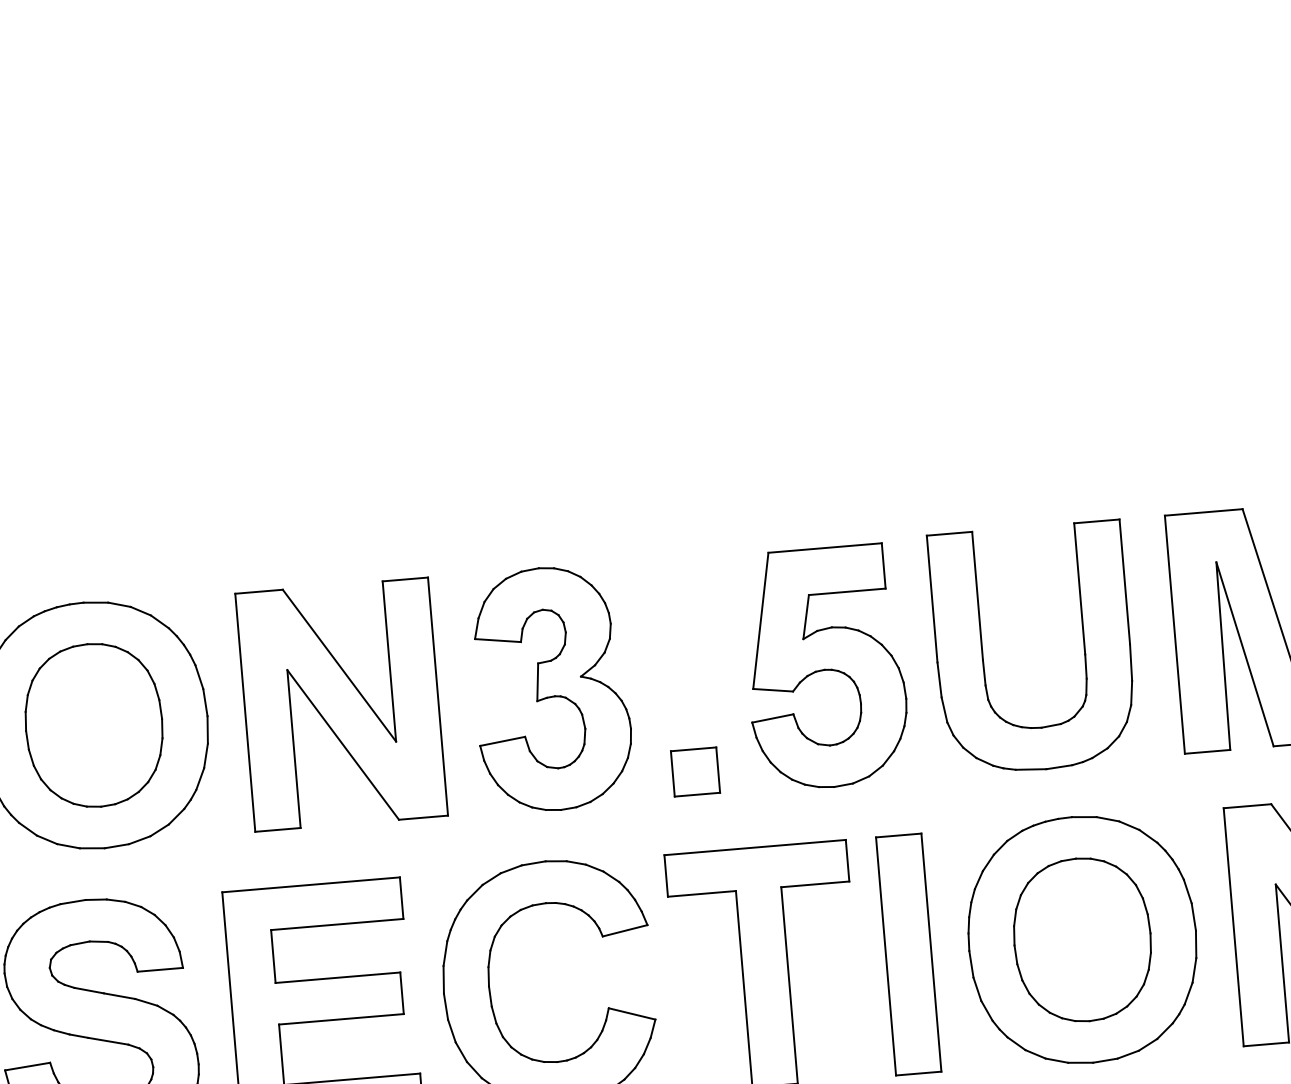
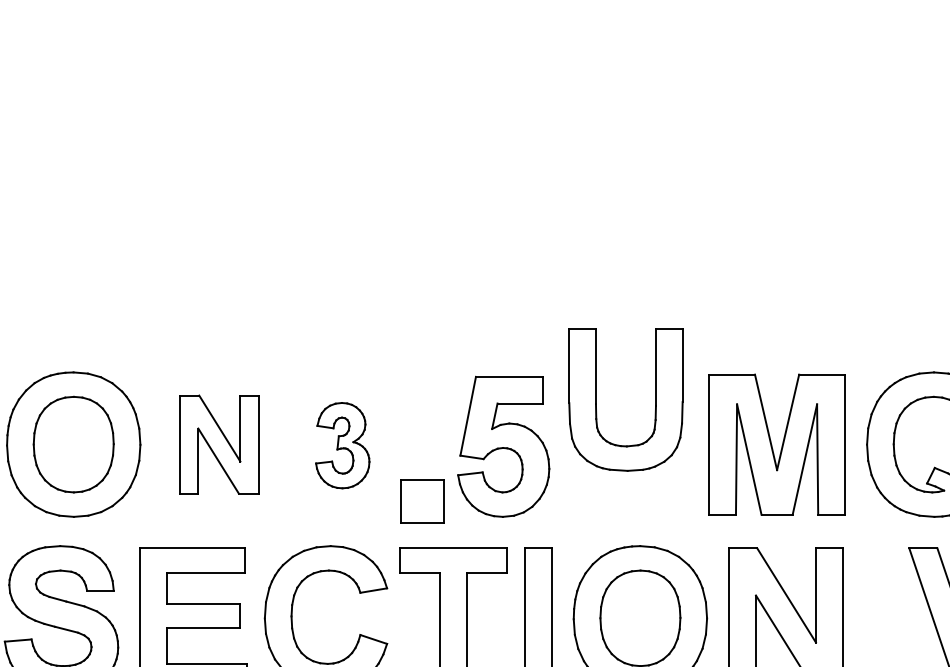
part: (983, 652) -> (596, 399), moved
part: (551, 688) -> (342, 445), size x0.6
part: (341, 704) -> (219, 444), size x0.7
part: (695, 772) -> (422, 501), size x1.6

